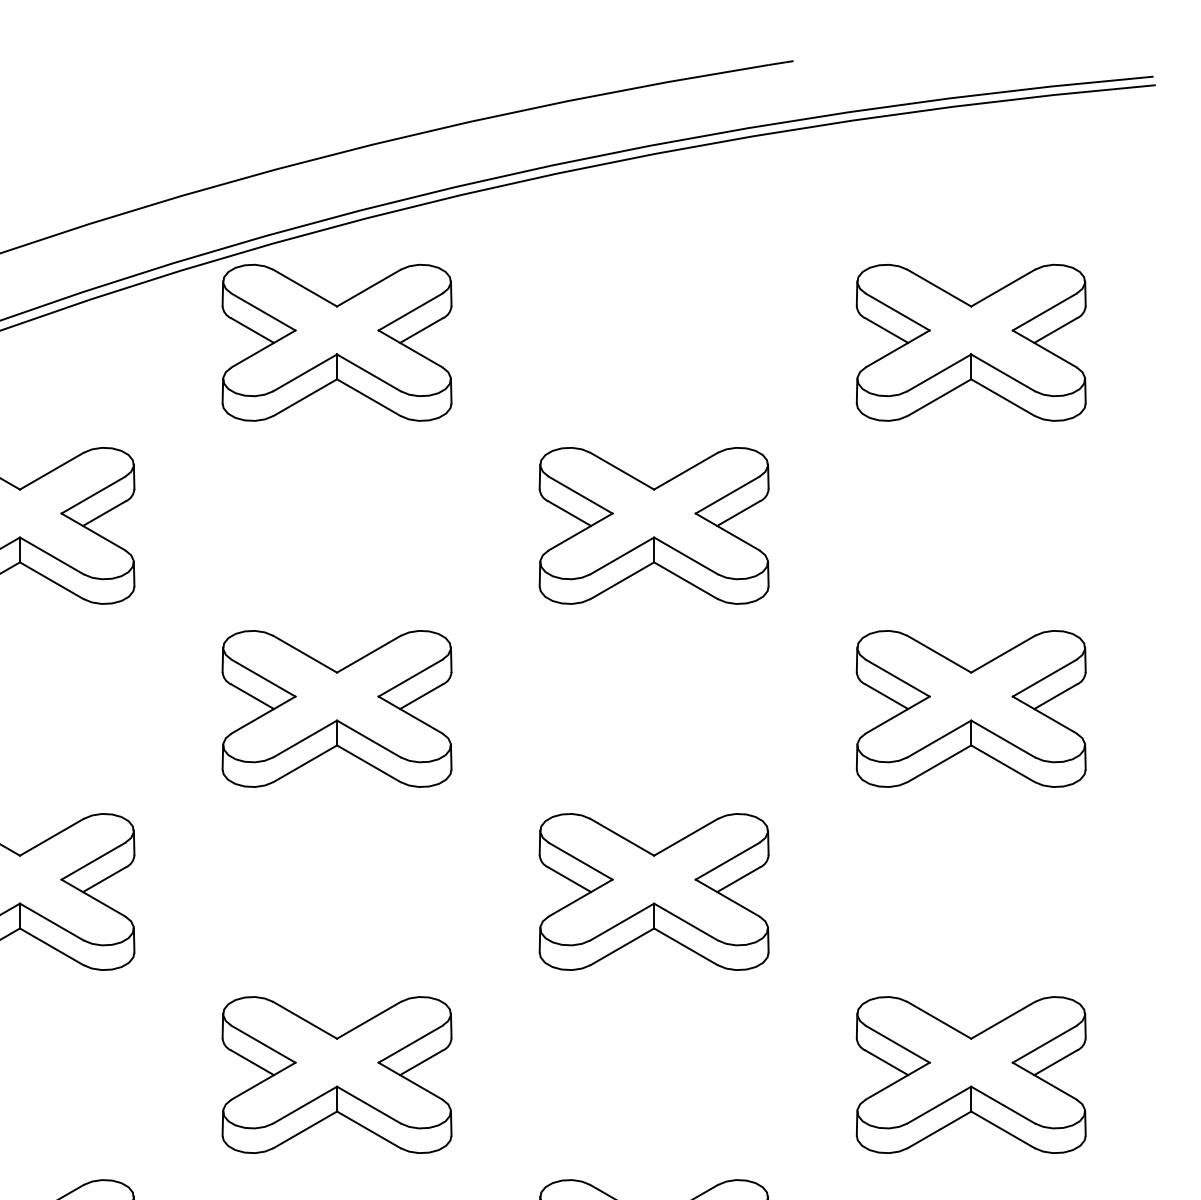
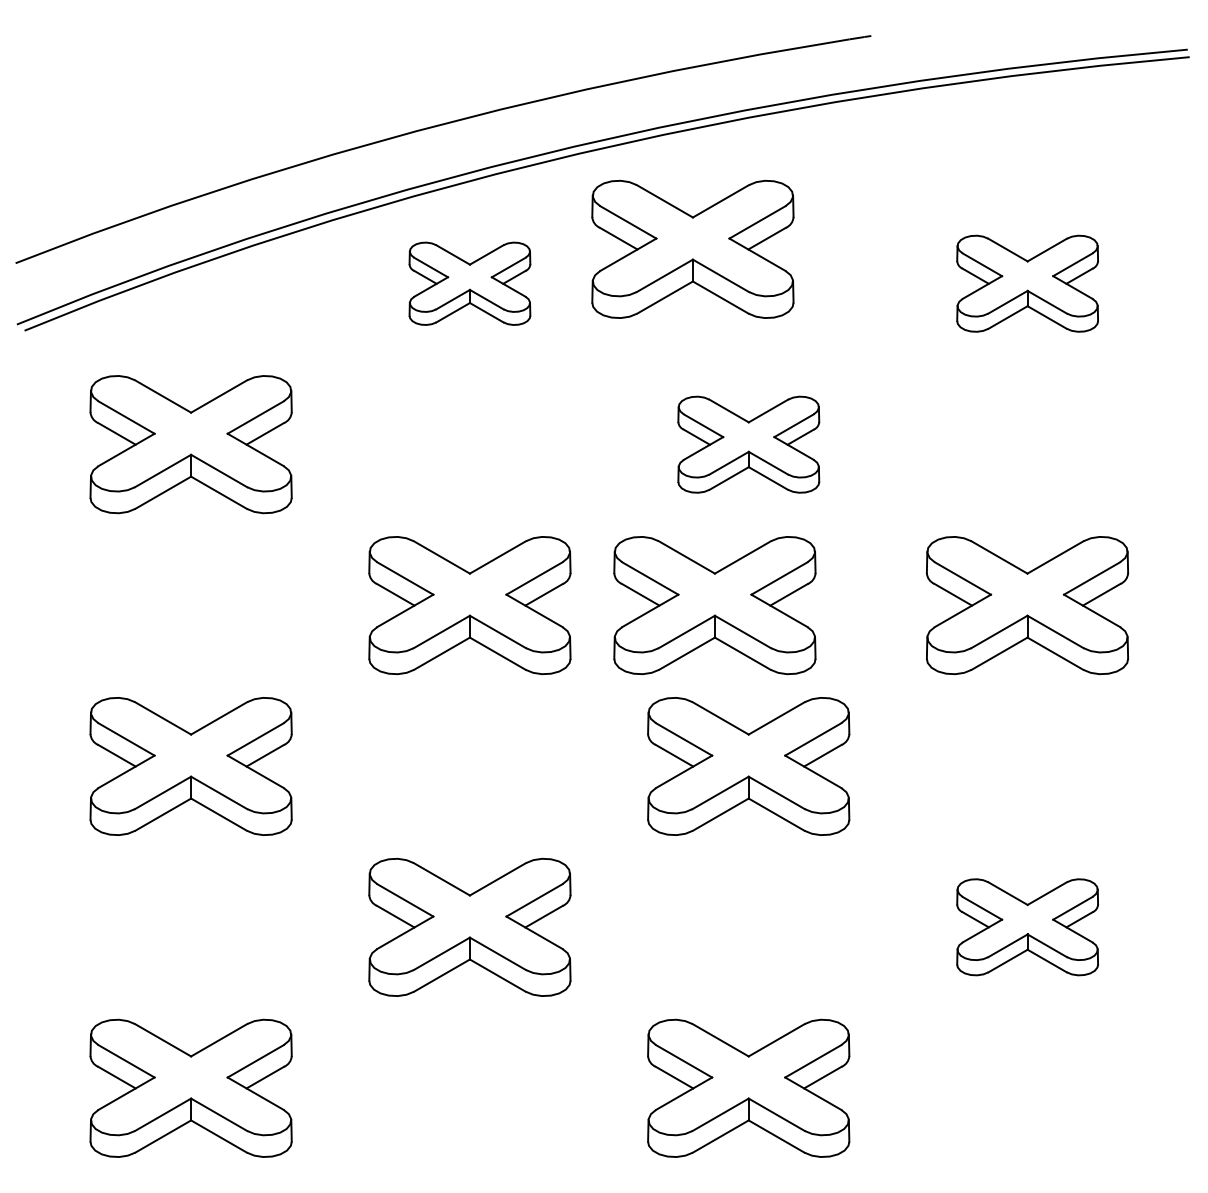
part: (590, 302) -> (692, 248), added
part: (336, 342) -> (469, 283), size x0.6
part: (971, 342) -> (1027, 283), size x0.7
part: (653, 525) -> (748, 444), size x0.7
part: (615, 708) -> (714, 605), added
part: (971, 1074) -> (1027, 926), size x0.7

